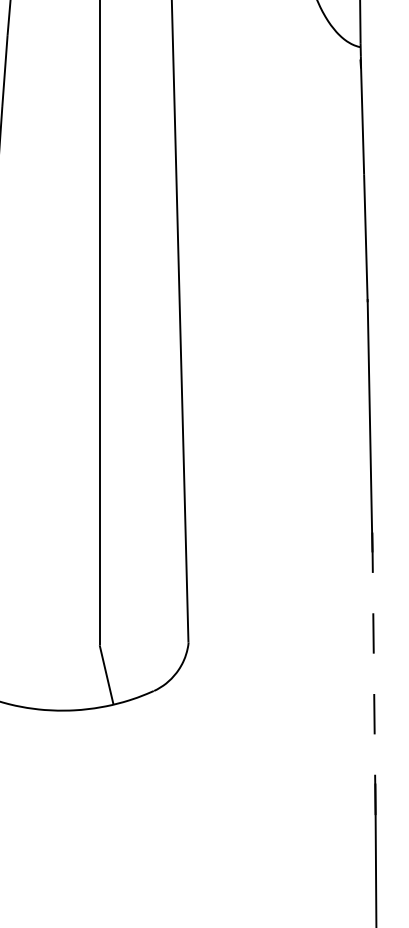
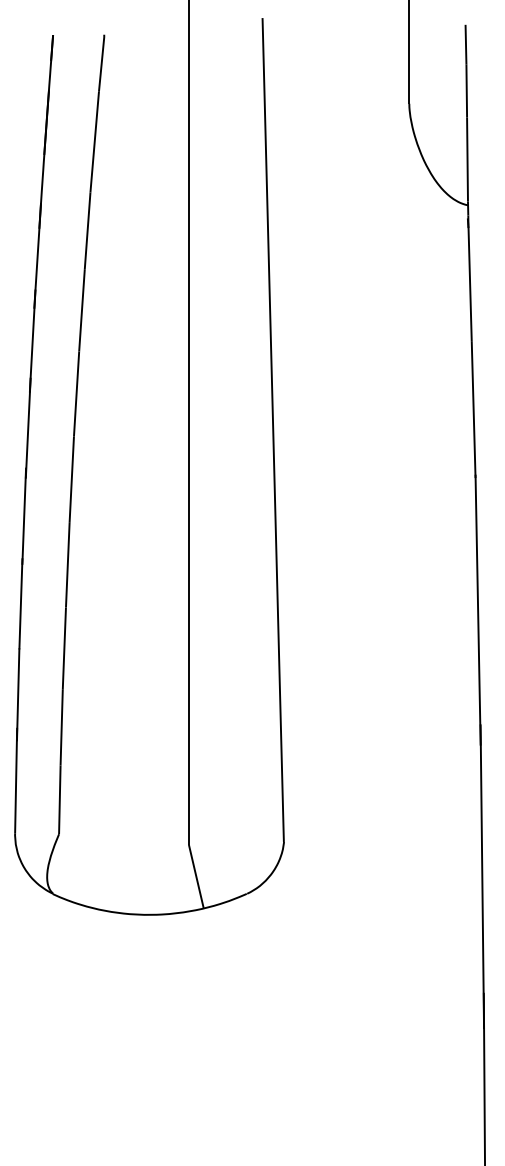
line: (374, 675) -> (482, 877), dashed -> solid

